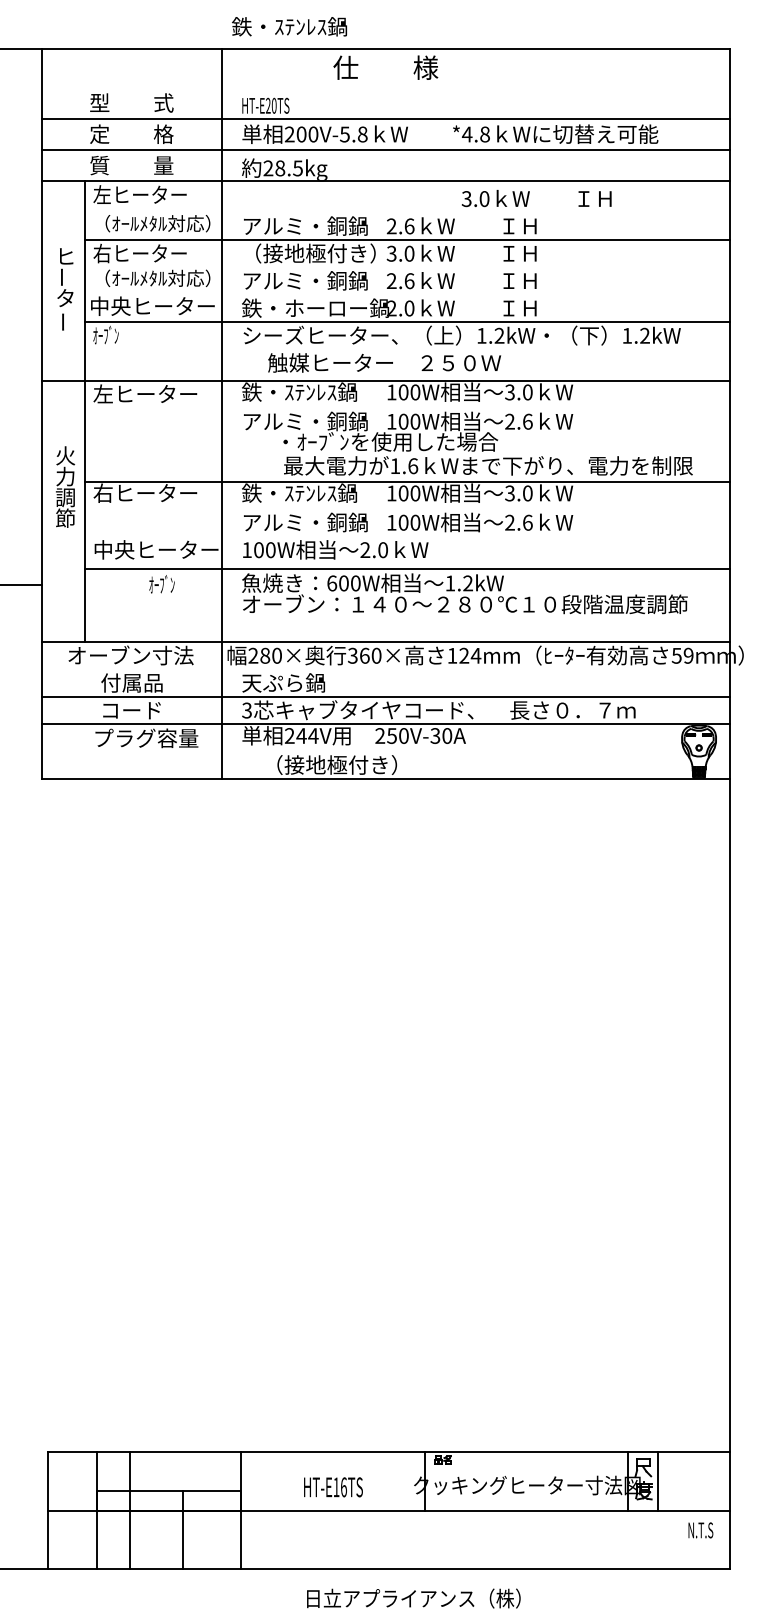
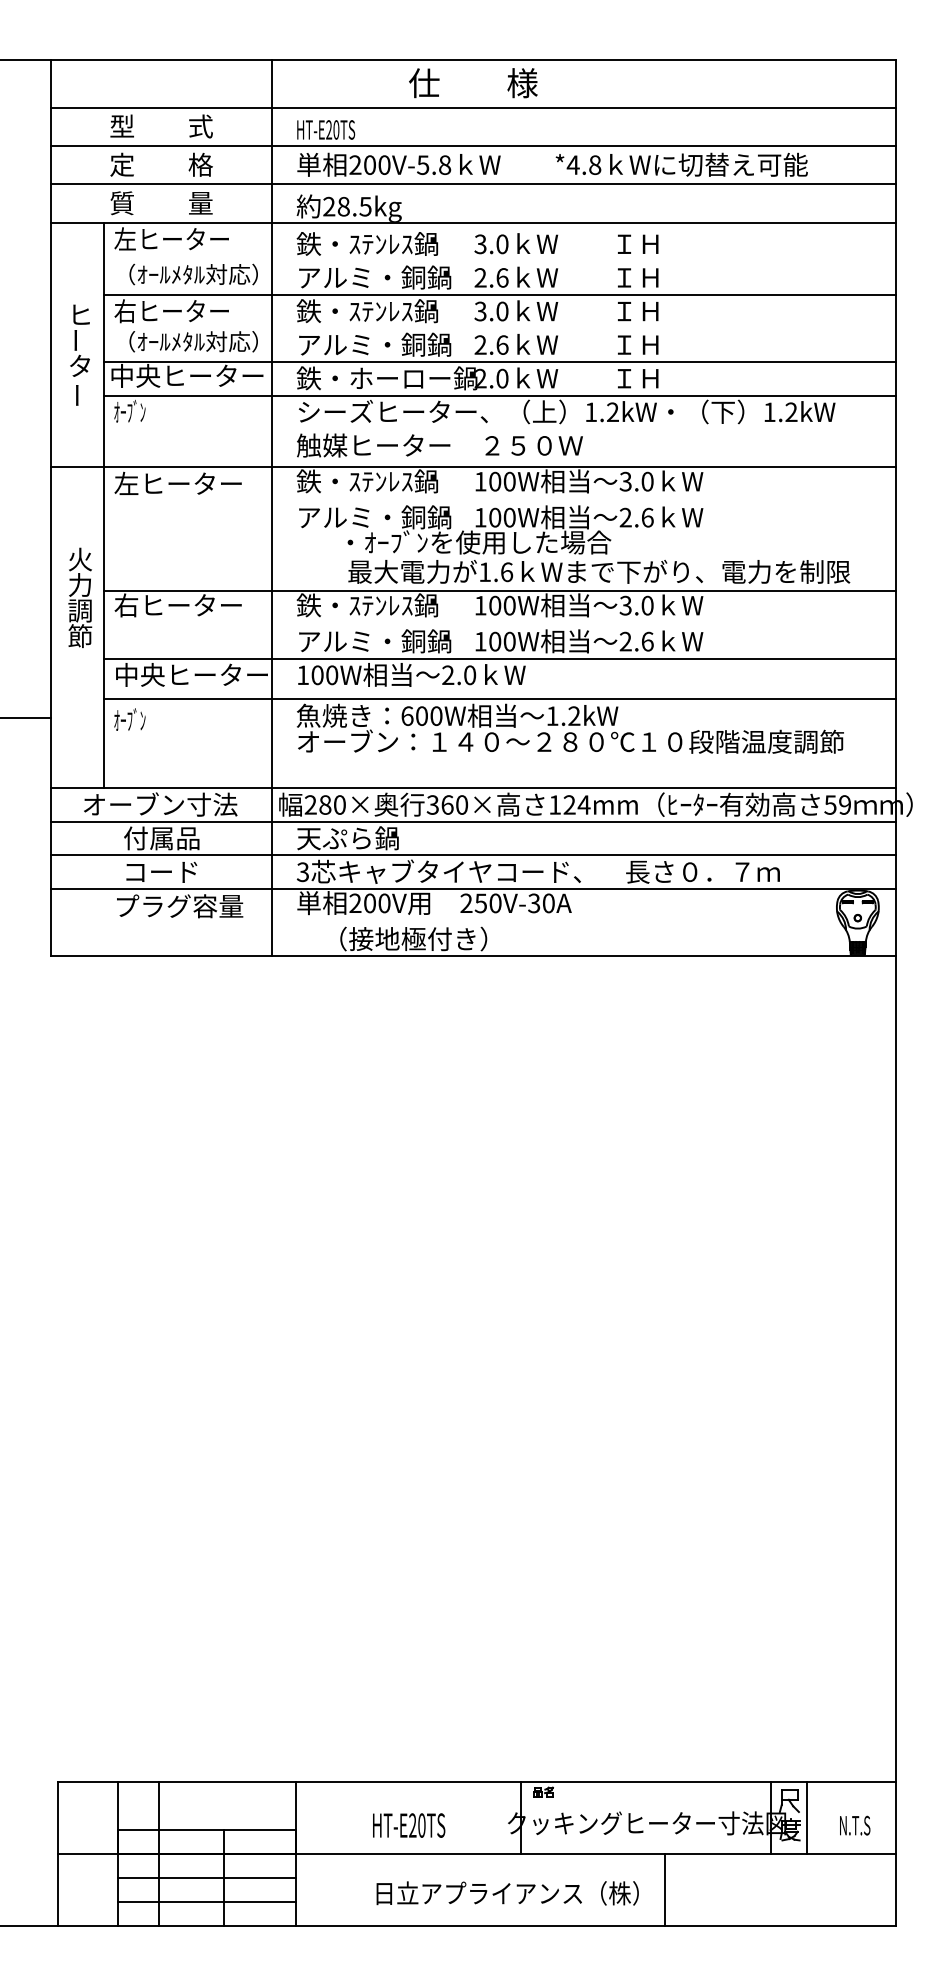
text: (289, 26) -> (367, 243), moved
line: (385, 87) -> (472, 107), added
text: (536, 198) -> (566, 243), moved
text: (308, 253) -> (378, 311), （接地極付き） -> 鉄・ｽﾃﾝﾚｽ鍋
line: (406, 294) -> (498, 361), added
text: (384, 362) -> (439, 444), moved
line: (406, 536) -> (498, 658), added
text: (161, 584) -> (129, 719), moved
line: (385, 669) -> (472, 821), added
text: (307, 735) -> (377, 902), 244V -> 200V
text: (339, 1487) -> (416, 1825), HT-E16TS -> HT-E20TS
line: (168, 1530) -> (206, 1878), added
text: (700, 1530) -> (854, 1825), moved
line: (542, 1539) -> (665, 1889), added
line: (168, 1549) -> (206, 1901), added
text: (413, 1598) -> (507, 1893), moved

